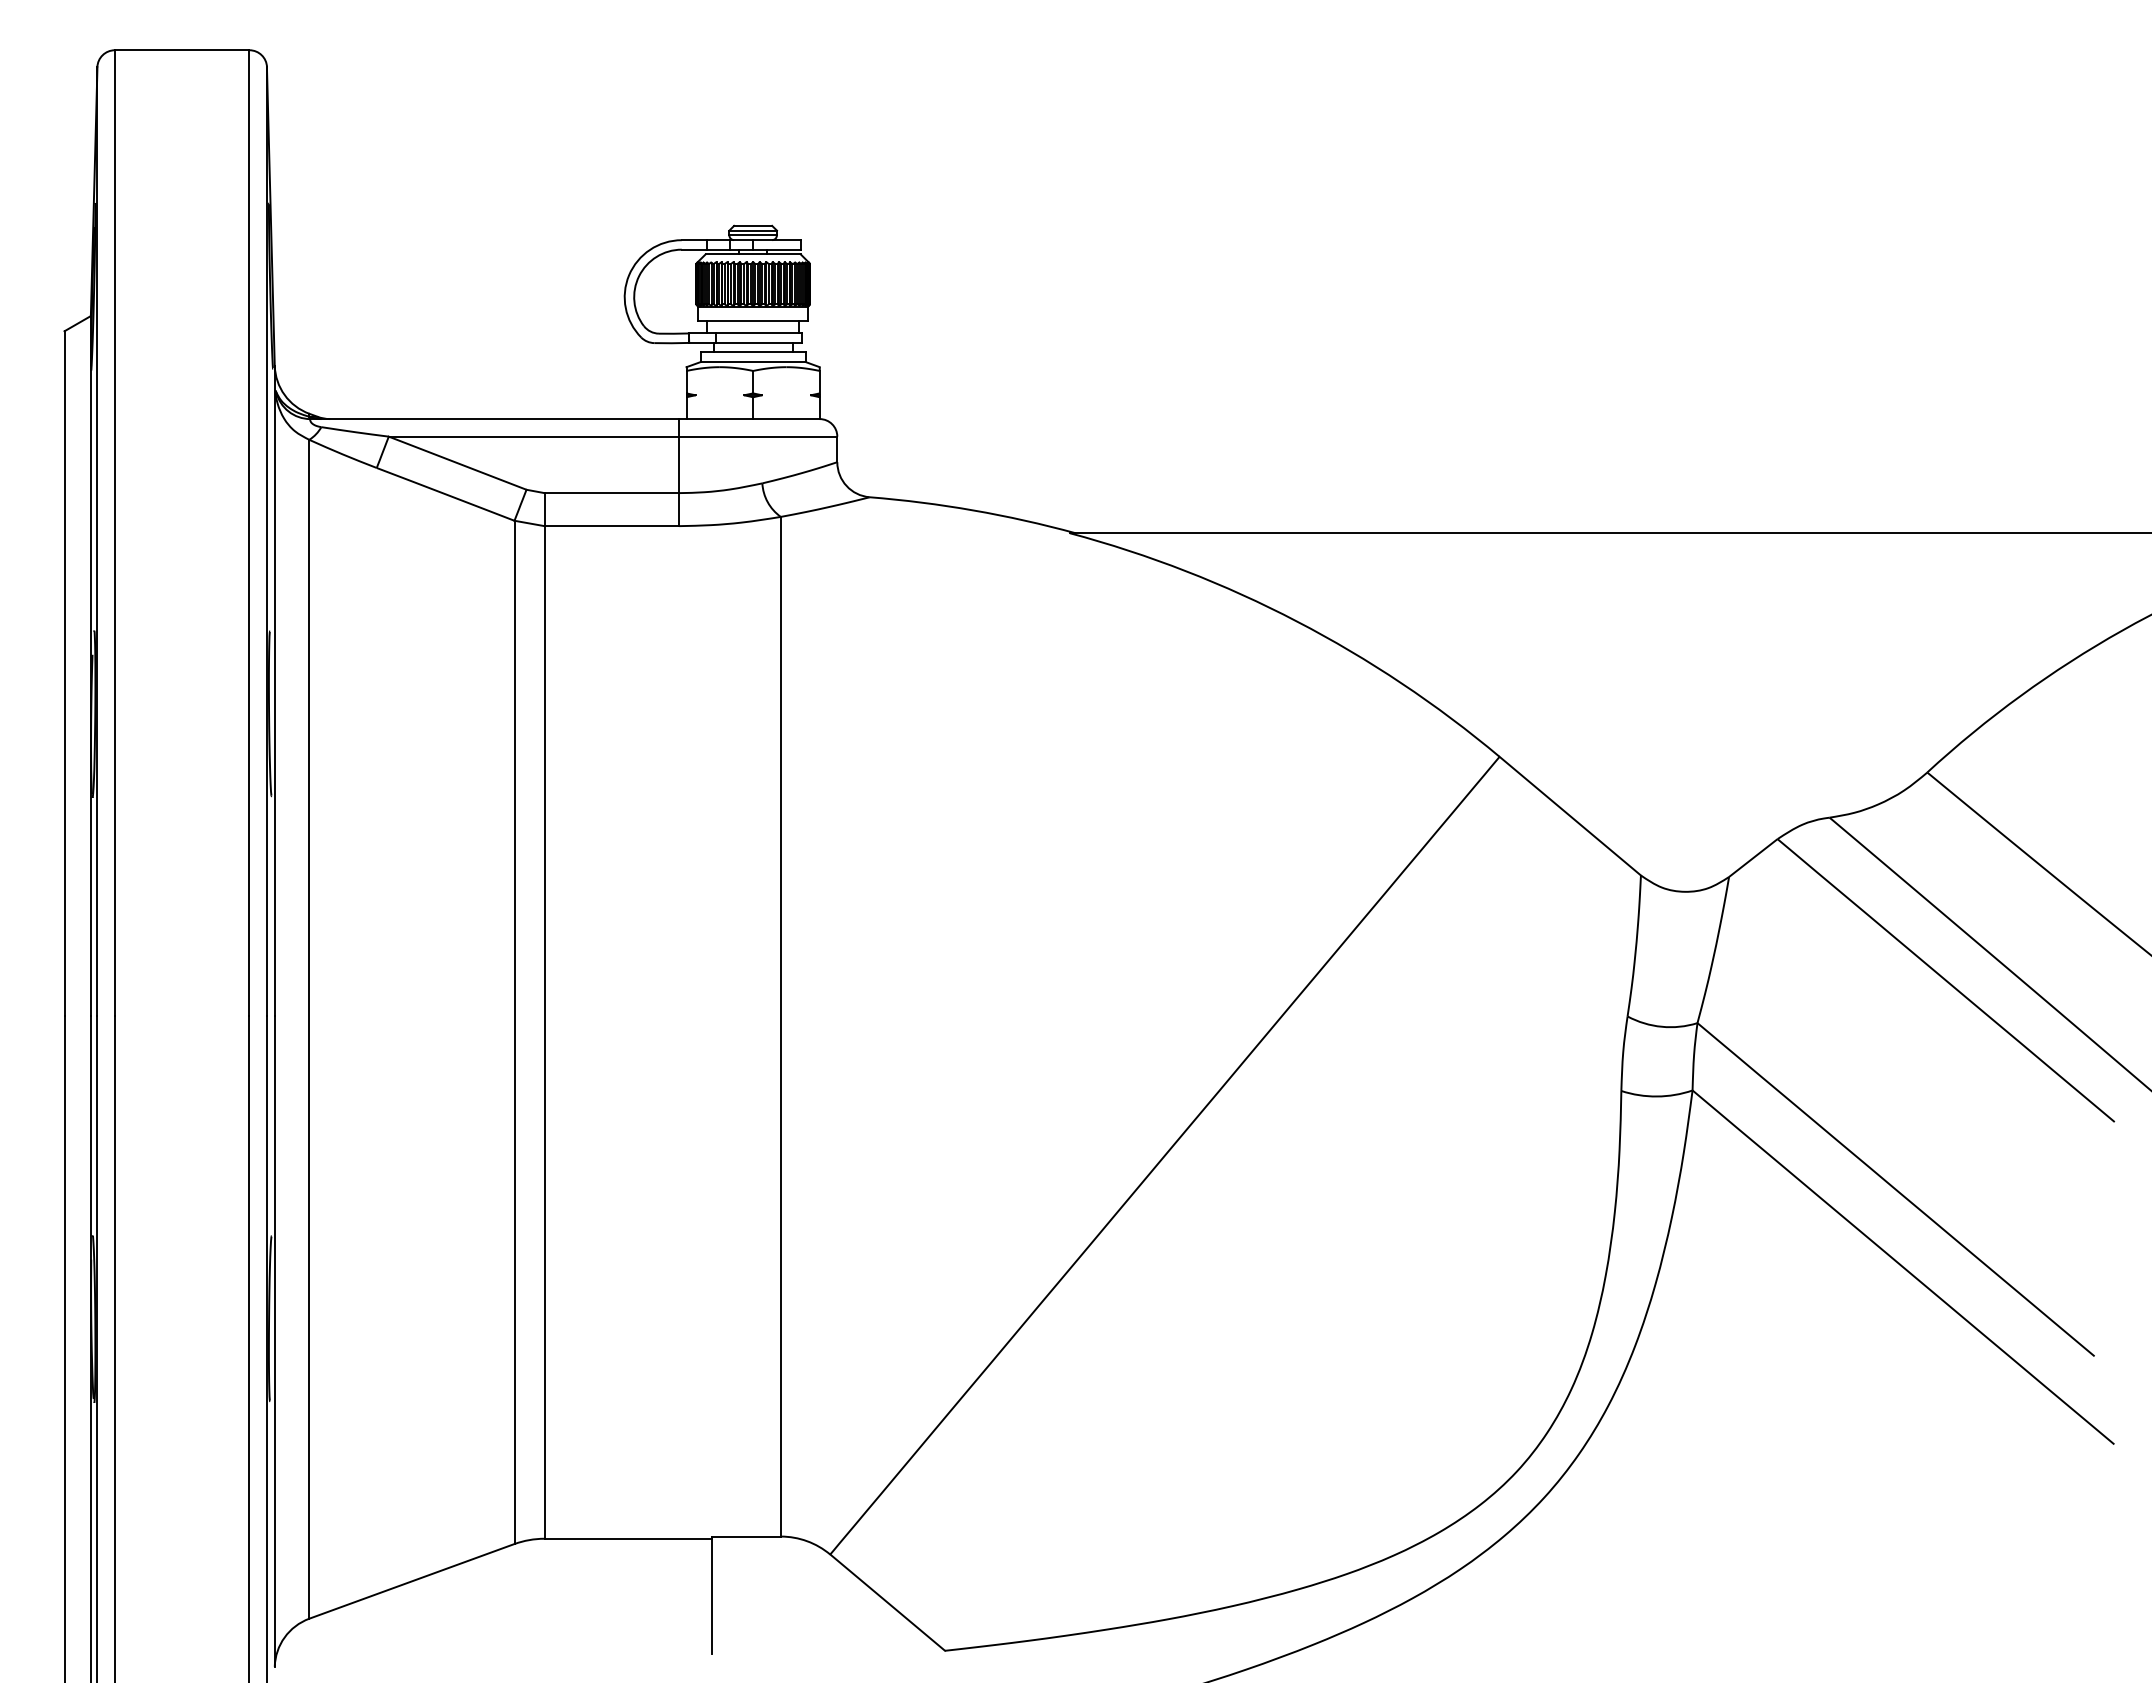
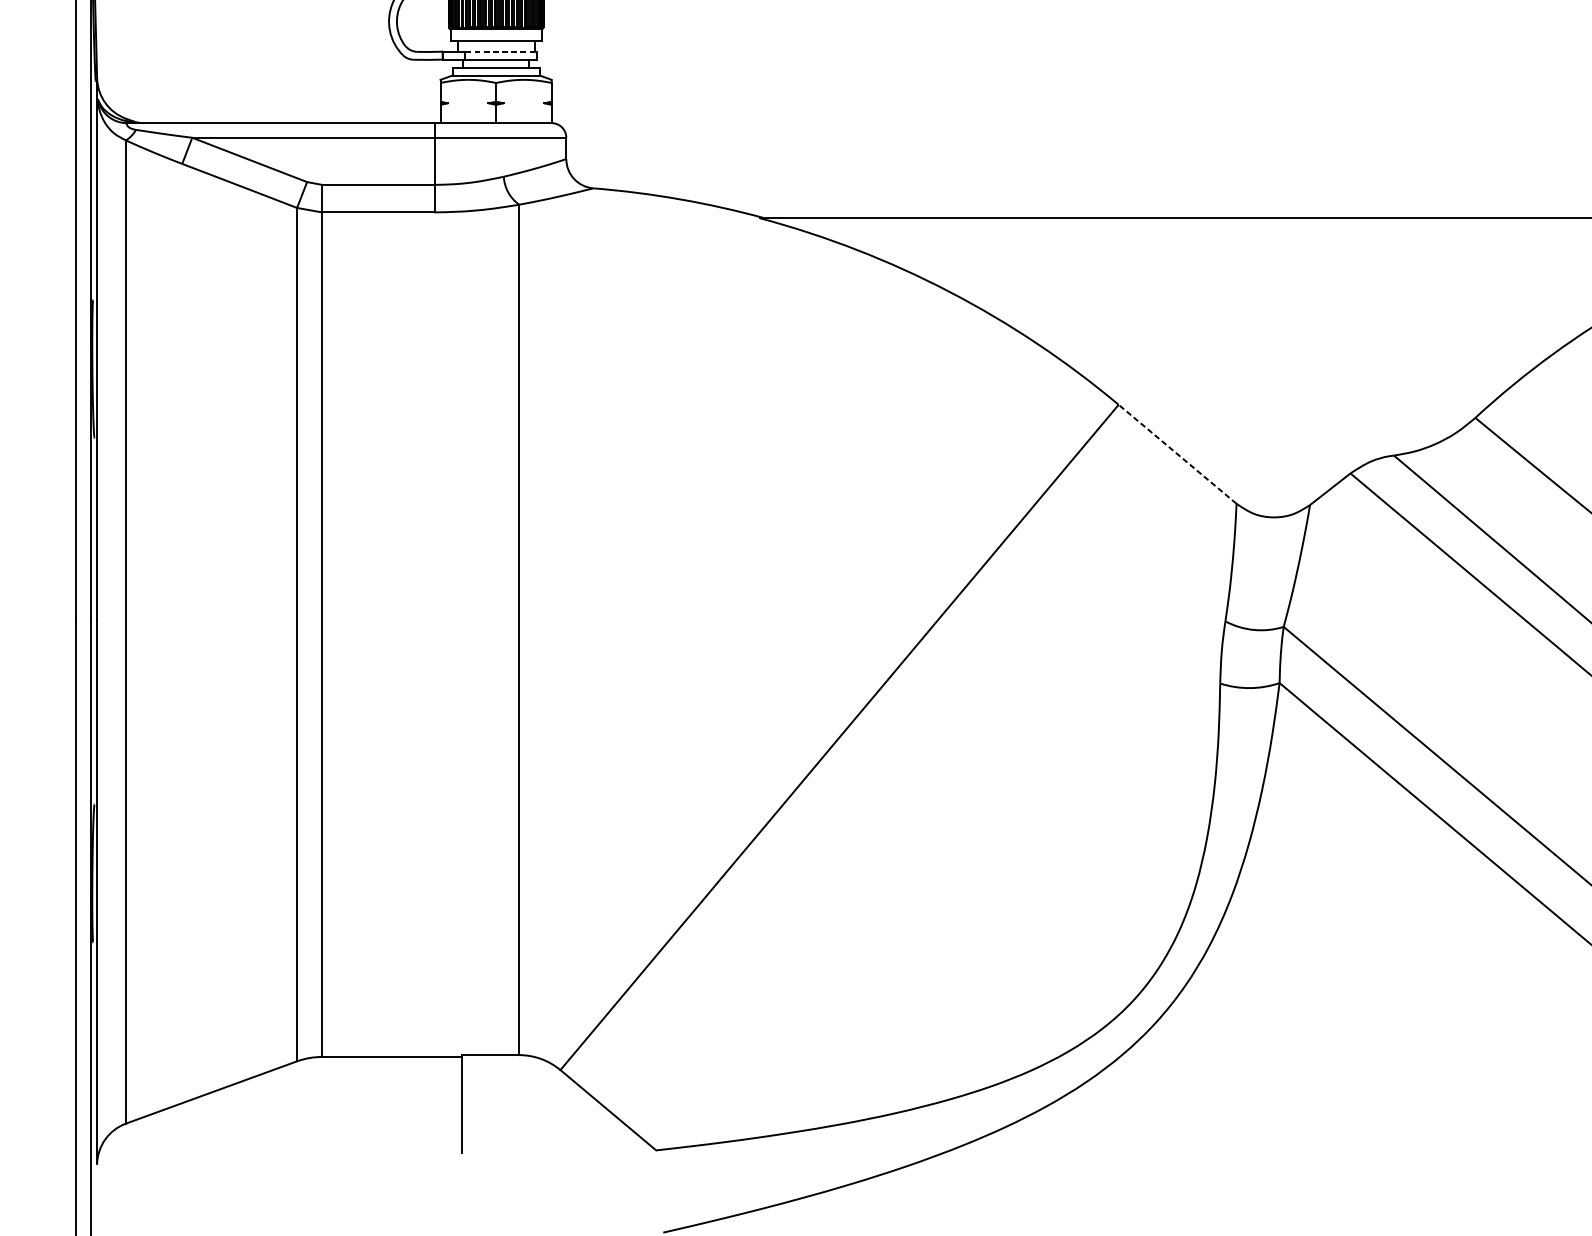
line: (758, 333) -> (500, 51), solid -> dashed
line: (1569, 815) -> (1176, 453), solid -> dashed

